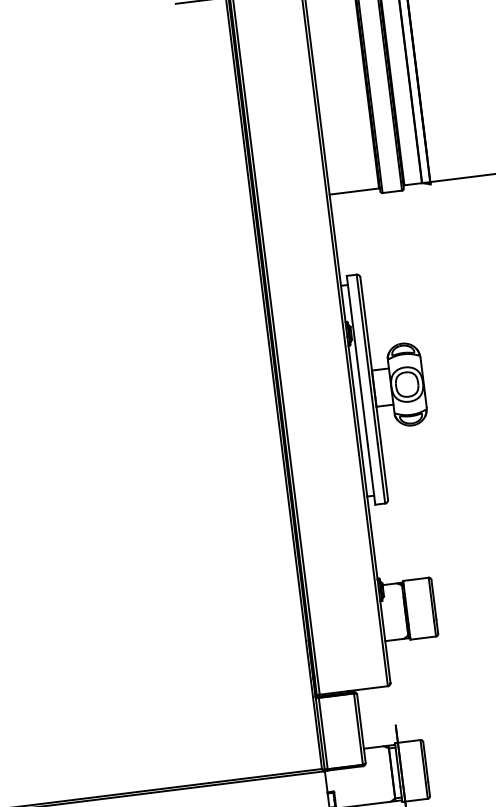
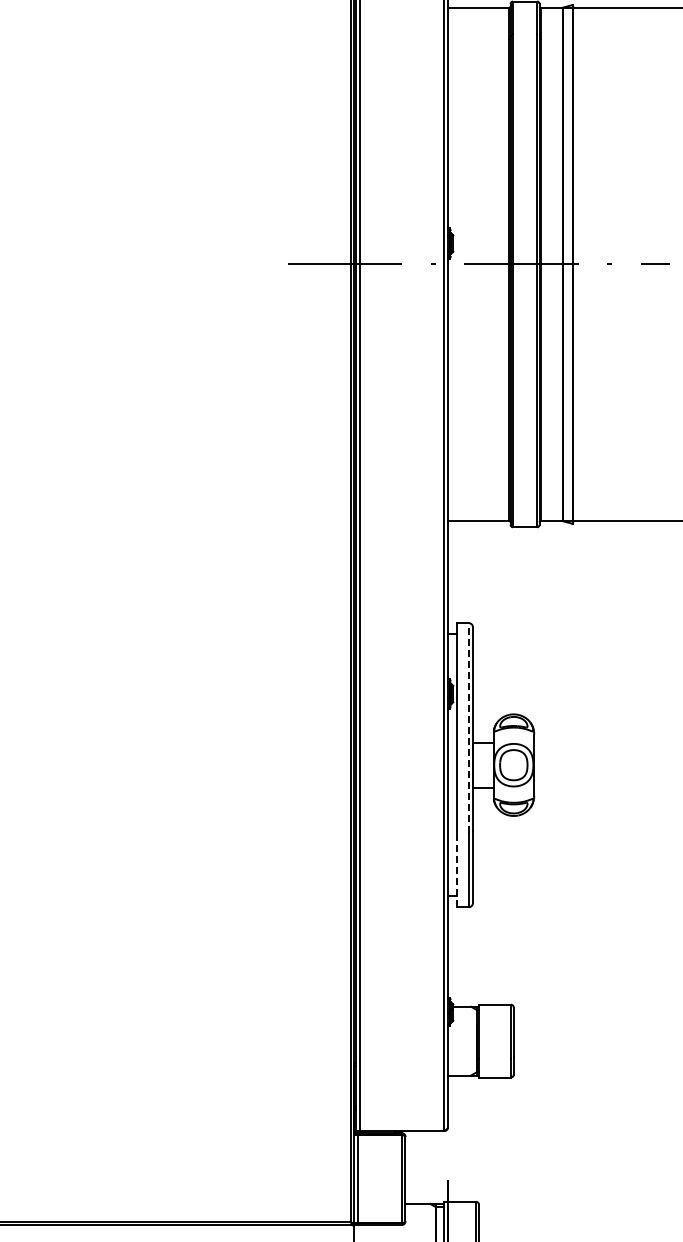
line: (366, 358) -> (468, 727), solid -> dashed
line: (371, 475) -> (456, 870), solid -> dashed

